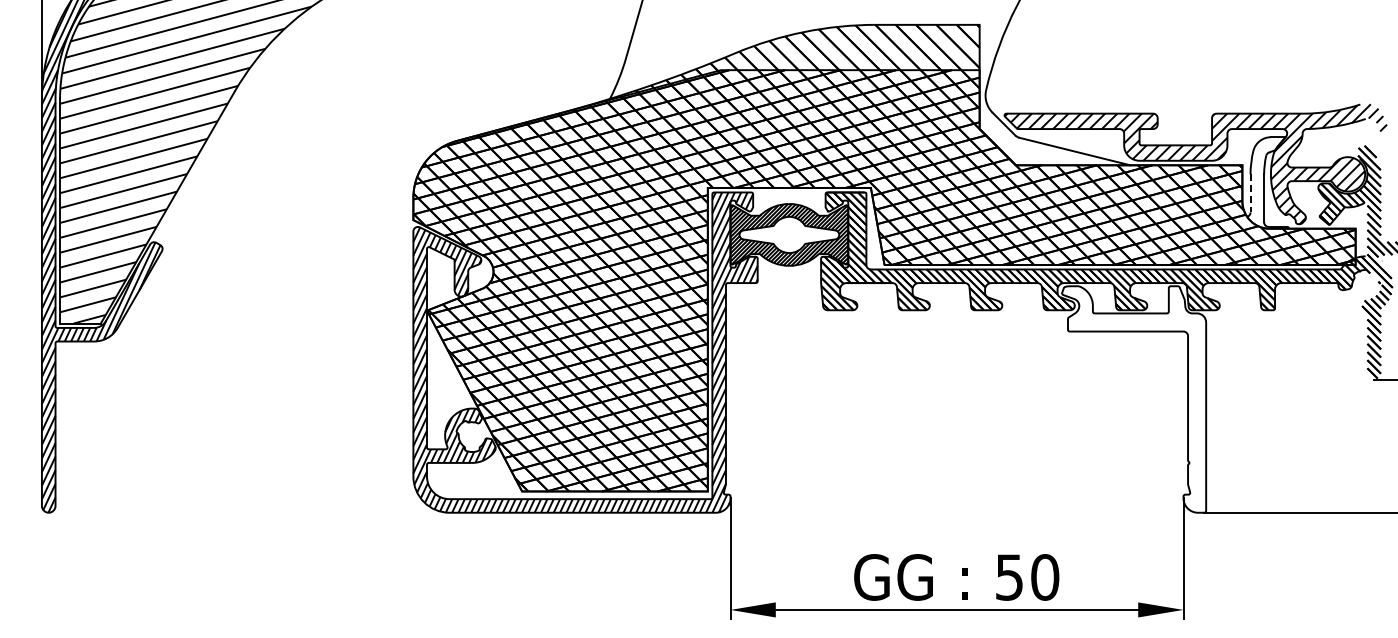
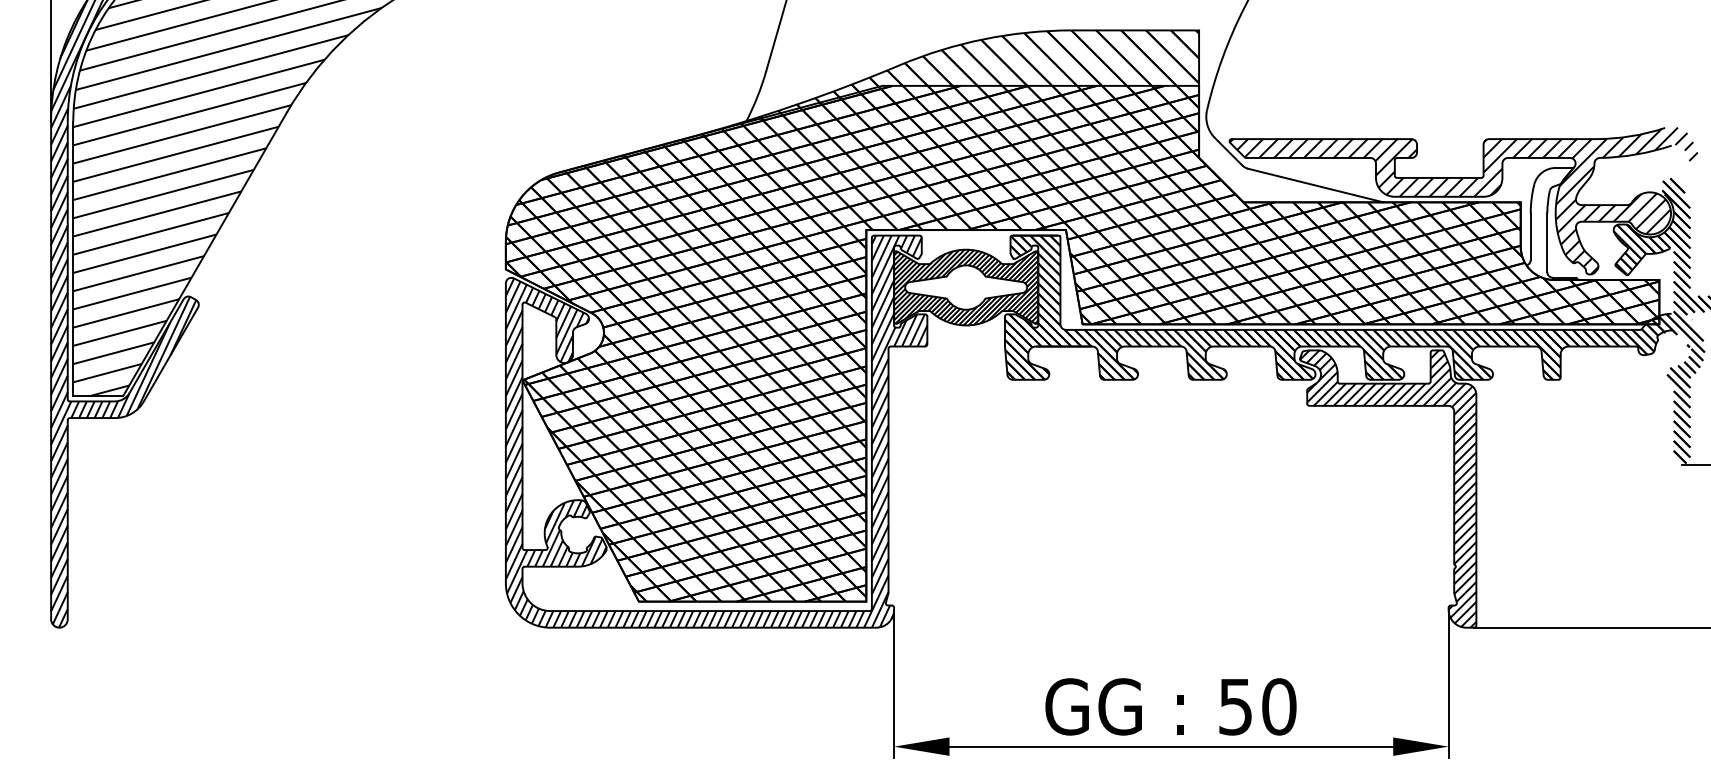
line: (1250, 193) -> (1530, 236), dashed -> solid
hatch: (1134, 399) -> (1388, 489), added

